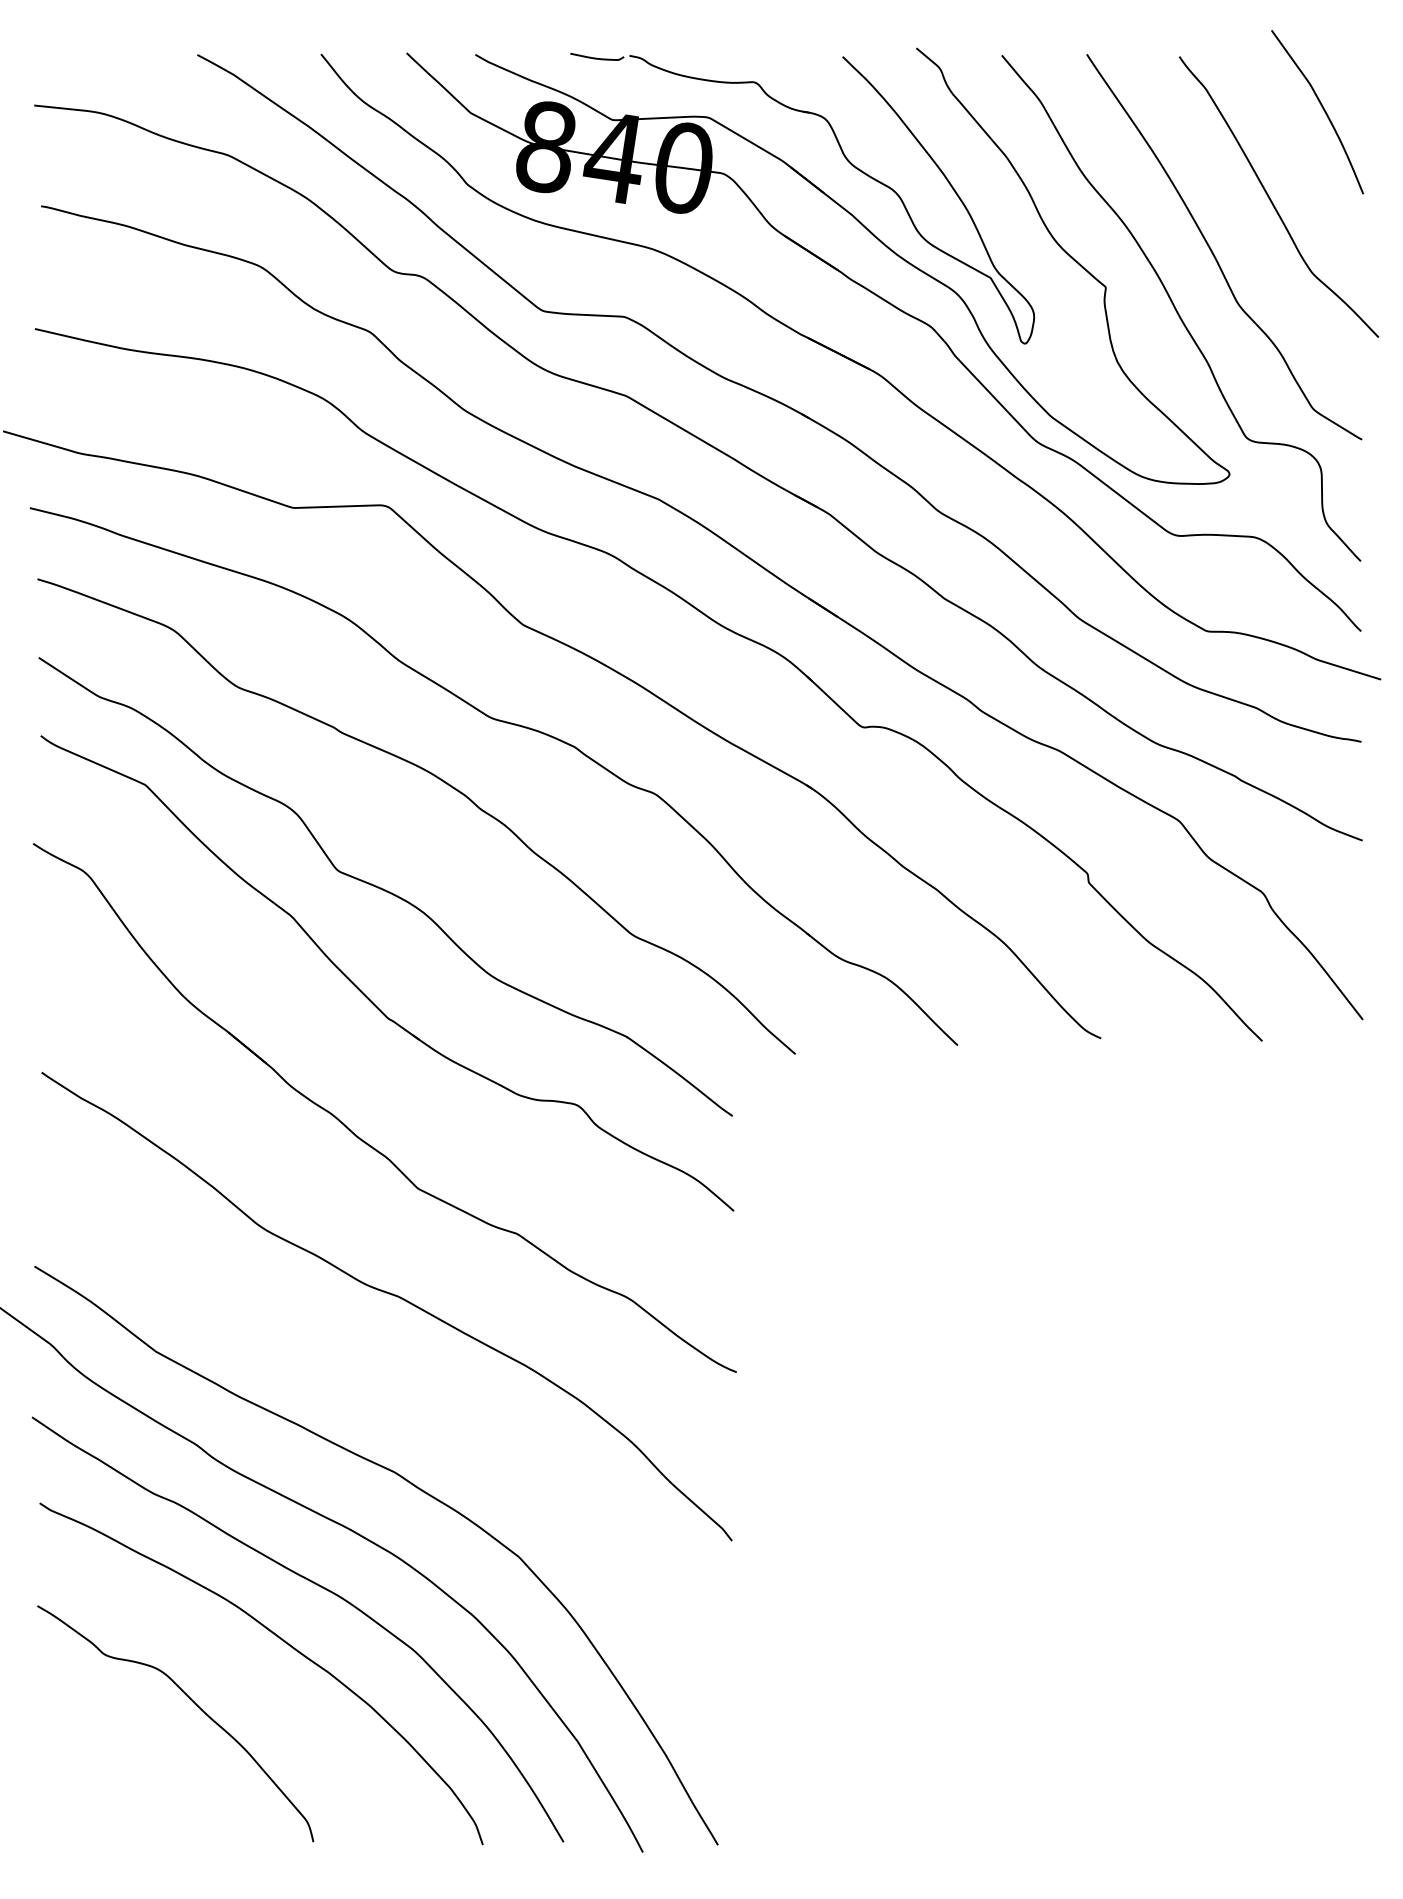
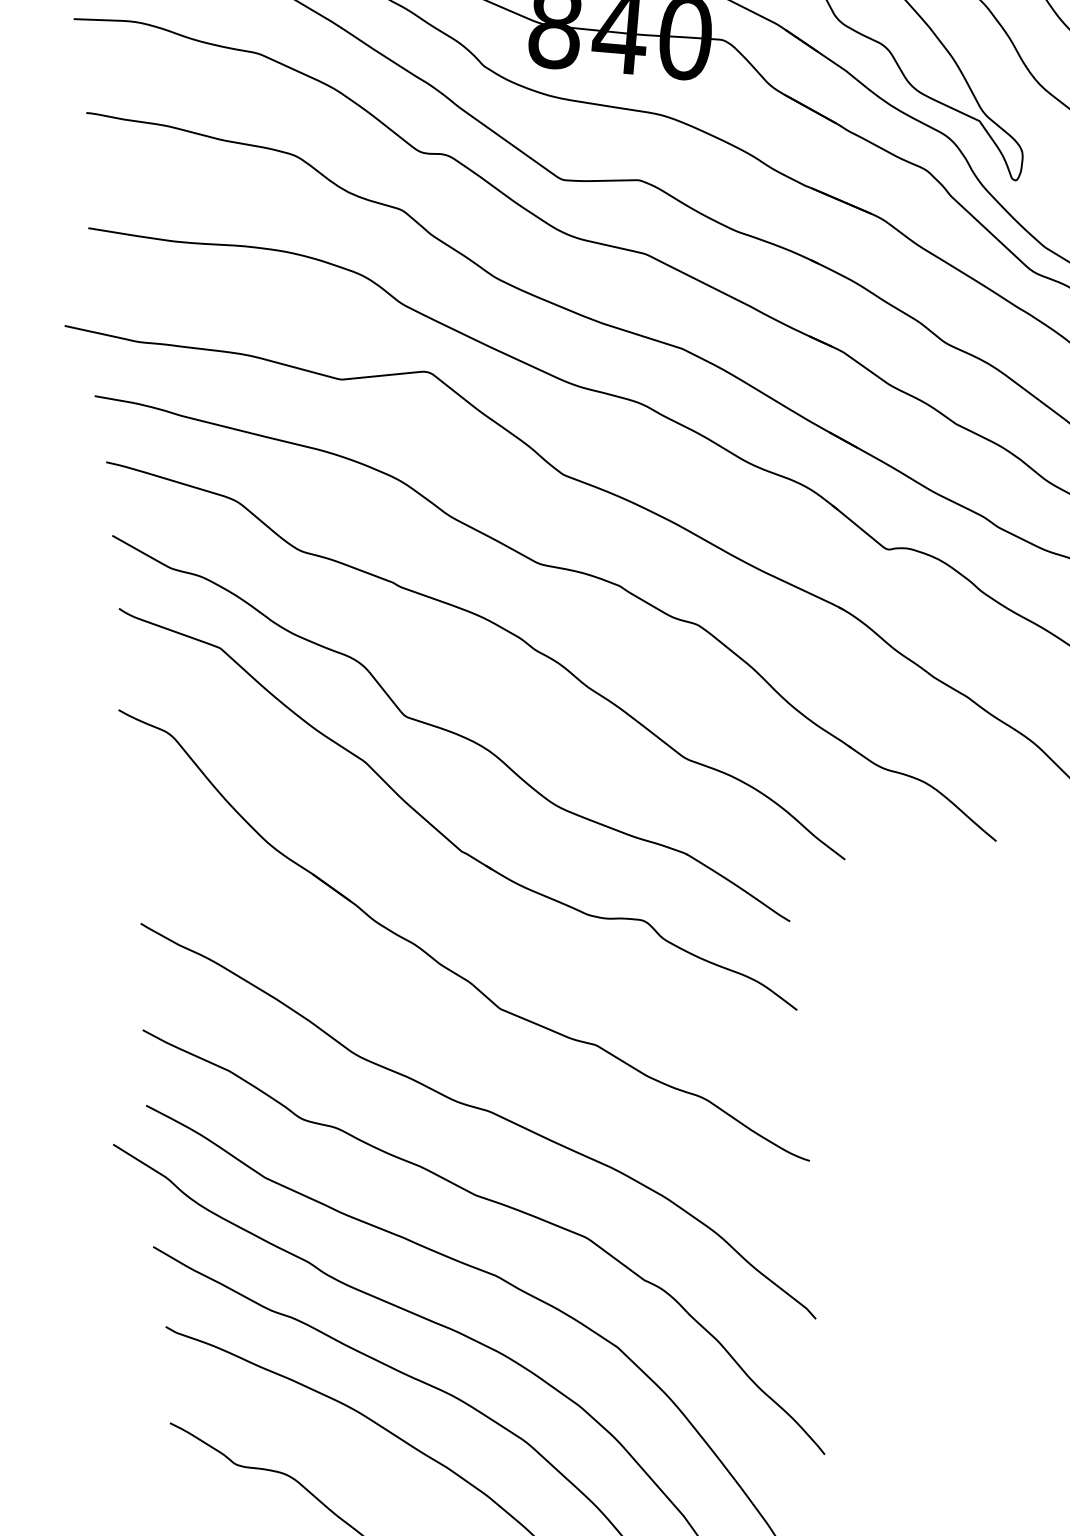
curve: (402, 1396) -> (498, 1204), added

